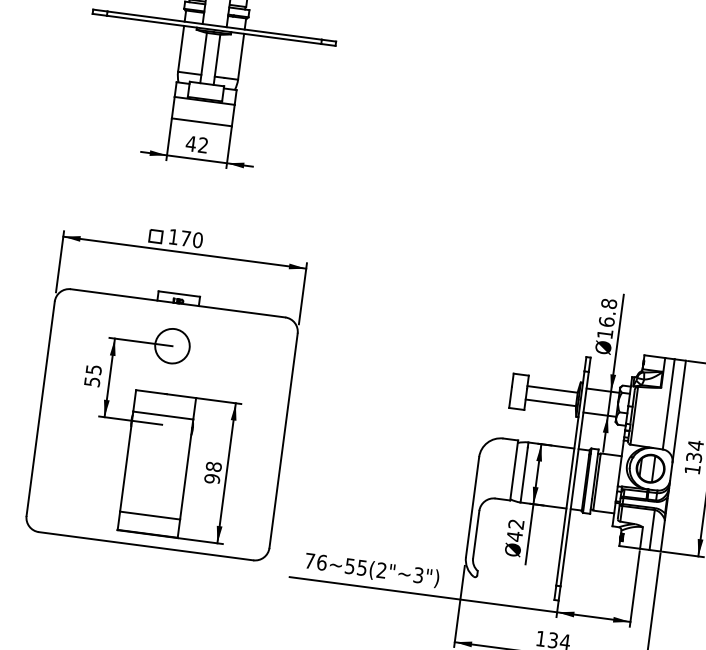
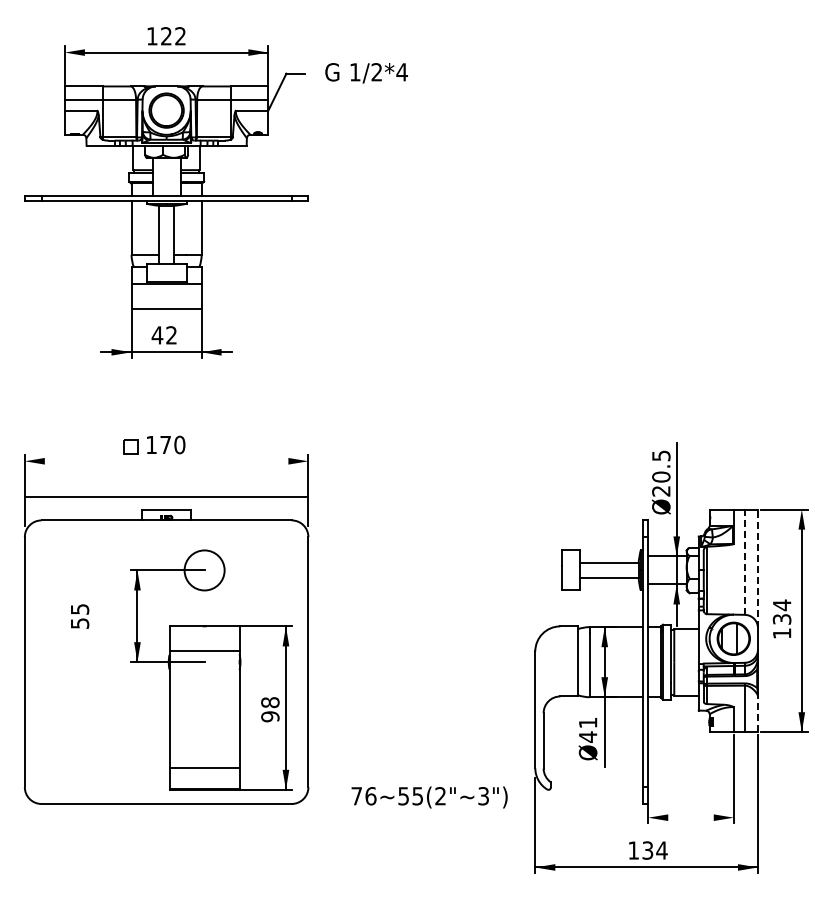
line: (184, 252) -> (166, 497), moved
text: (607, 318) -> (661, 473), Ø16.8 -> Ø20.5
line: (668, 404) -> (744, 562), solid -> dashed
line: (678, 411) -> (757, 568), solid -> dashed
part: (167, 431) -> (211, 669), moved
text: (515, 524) -> (587, 723), Ø42 -> Ø41
line: (662, 536) -> (757, 714), solid -> dashed
line: (459, 599) -> (534, 817), removed

